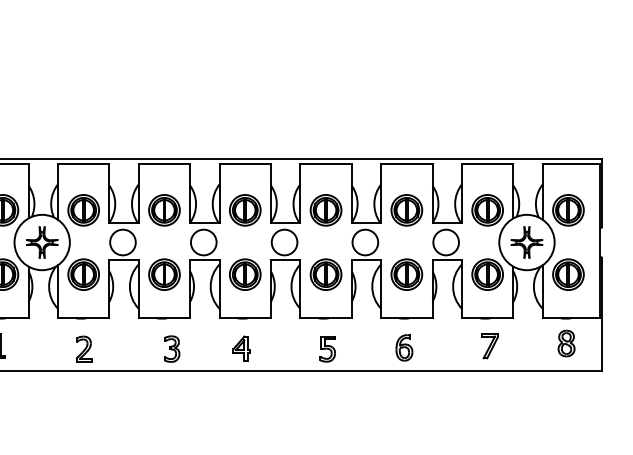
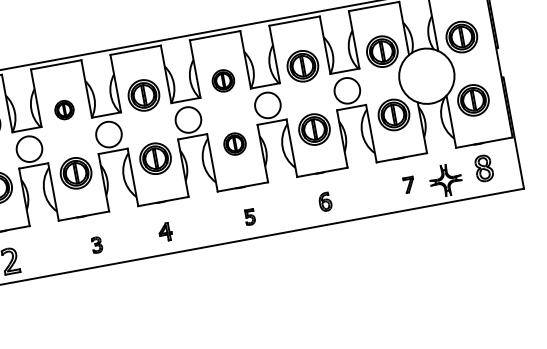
part: (164, 210) -> (64, 110), size x0.6
part: (325, 210) -> (222, 81), size x0.7
part: (526, 242) -> (445, 180), moved
part: (325, 274) -> (234, 144), size x0.7
part: (489, 346) -> (408, 185), size x0.6
part: (404, 347) -> (325, 201), size x0.7
part: (172, 348) -> (97, 244), size x0.6
part: (241, 348) -> (165, 232), size x0.7
part: (327, 349) -> (249, 217), size x0.6

